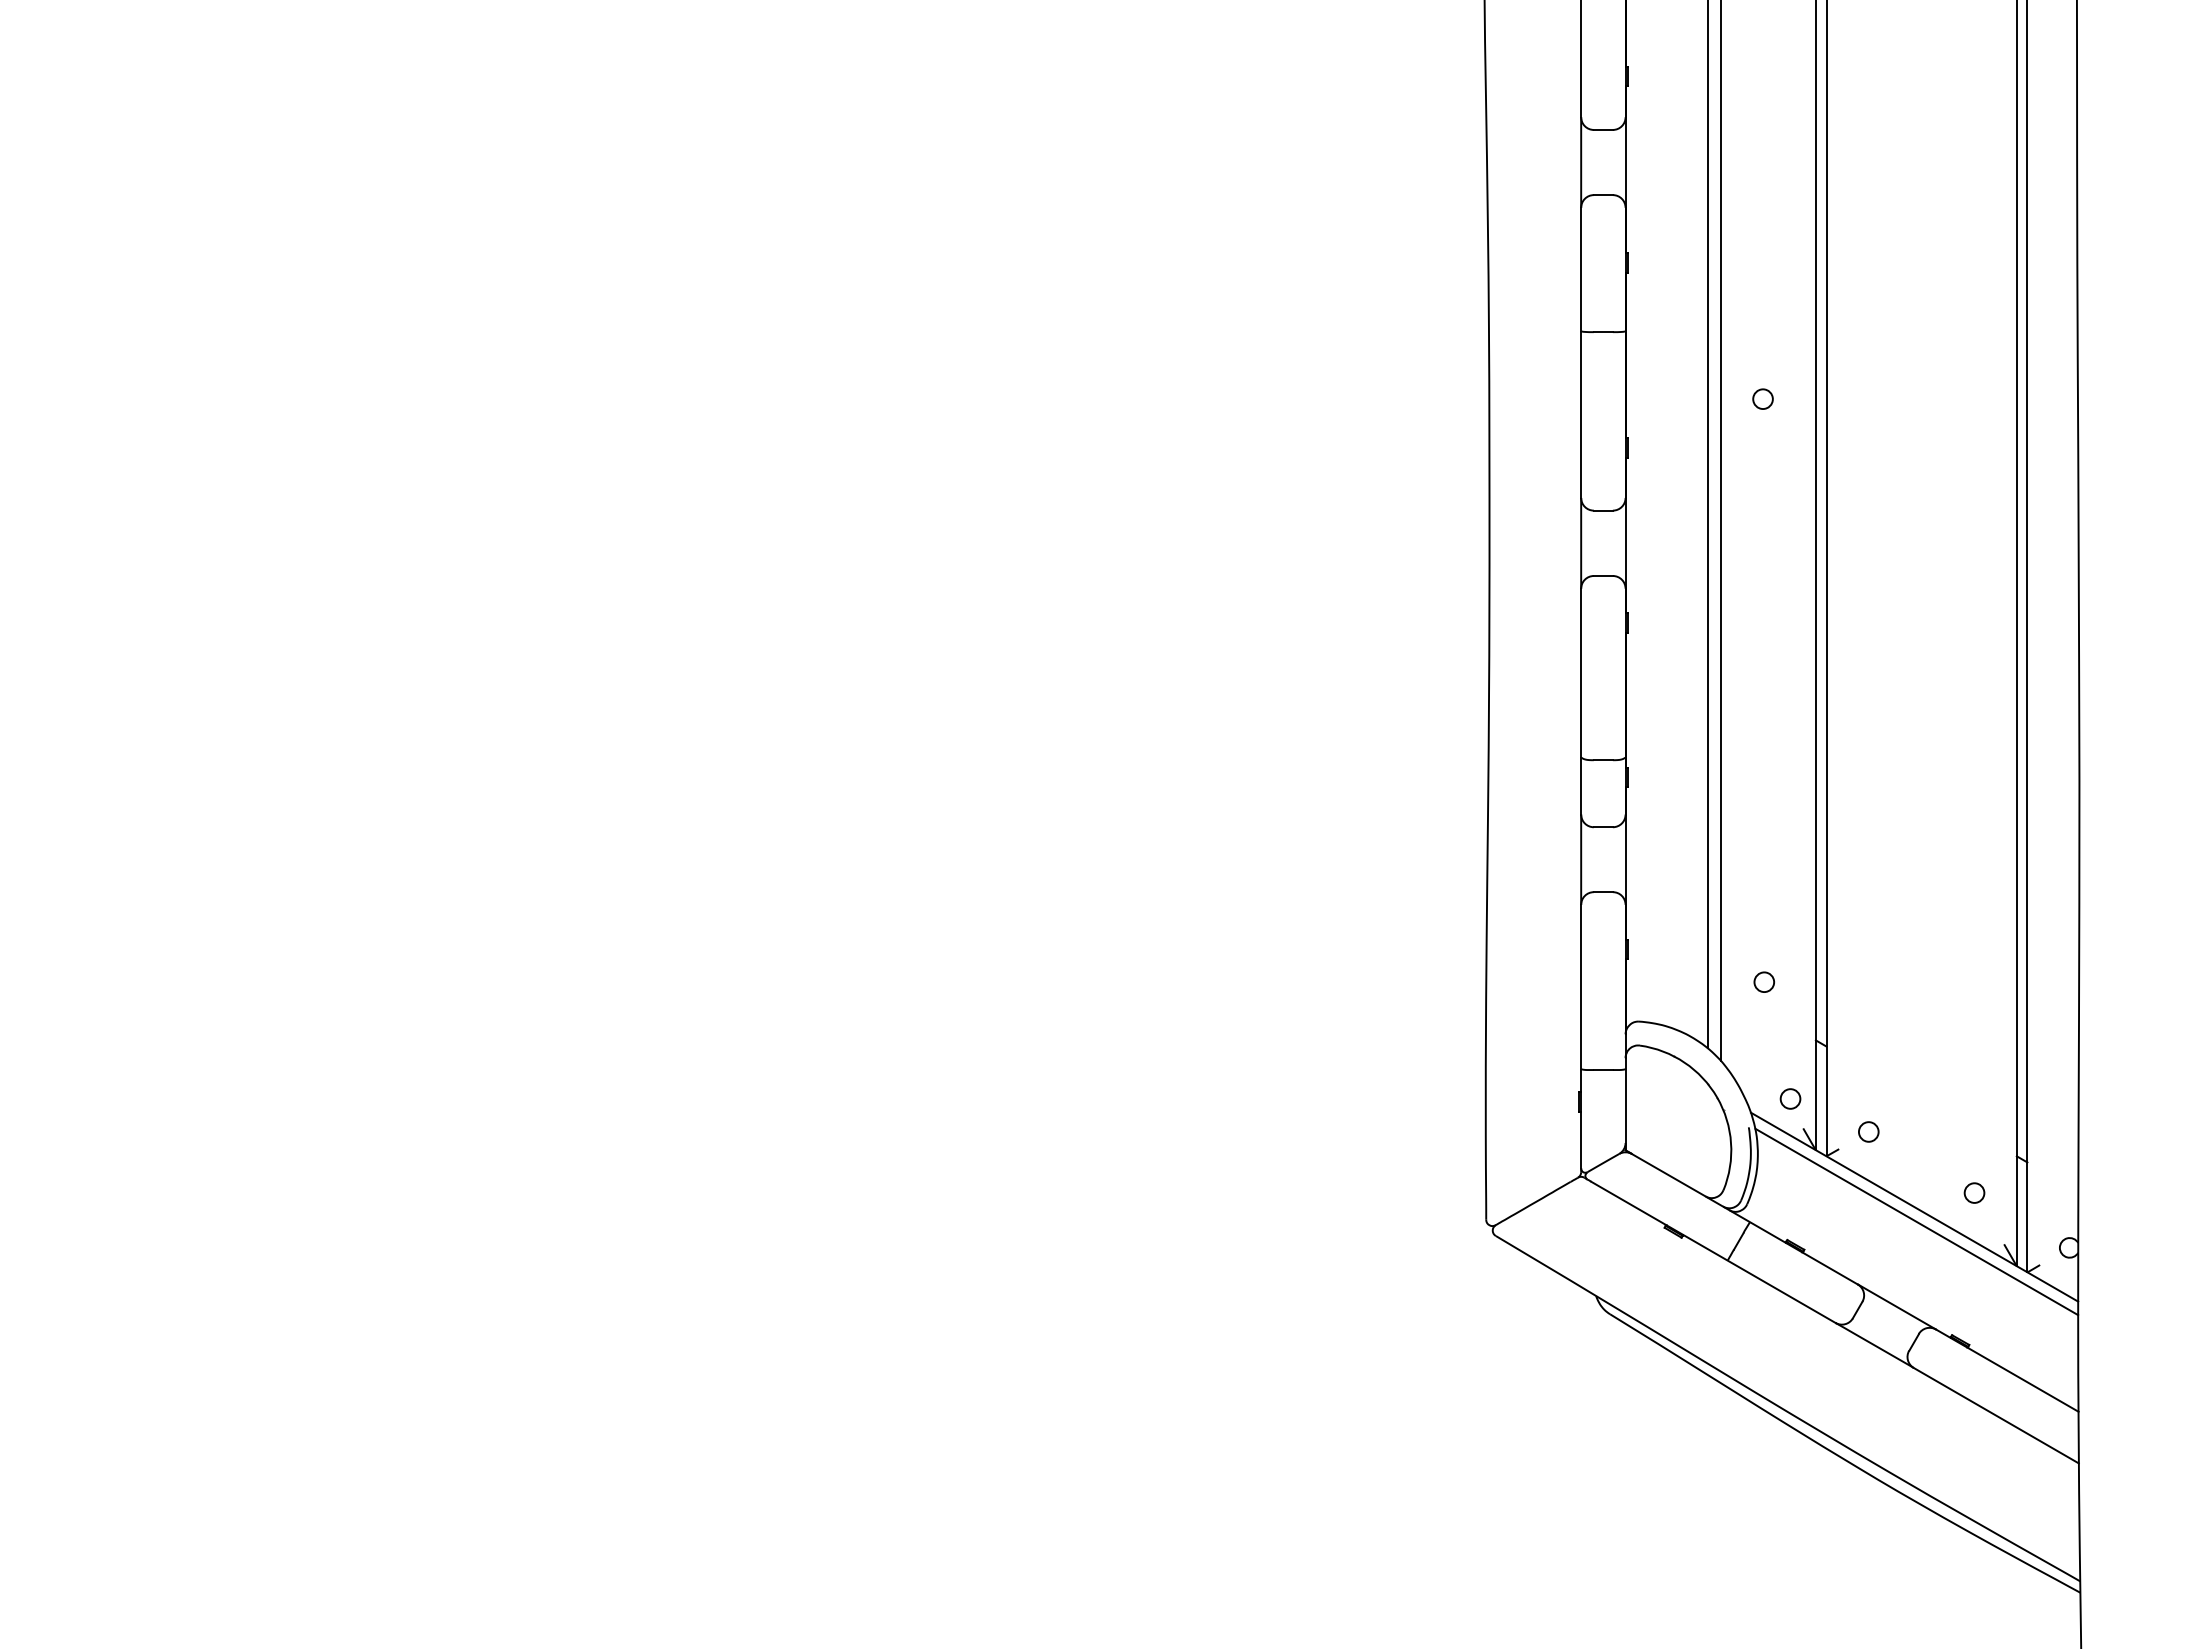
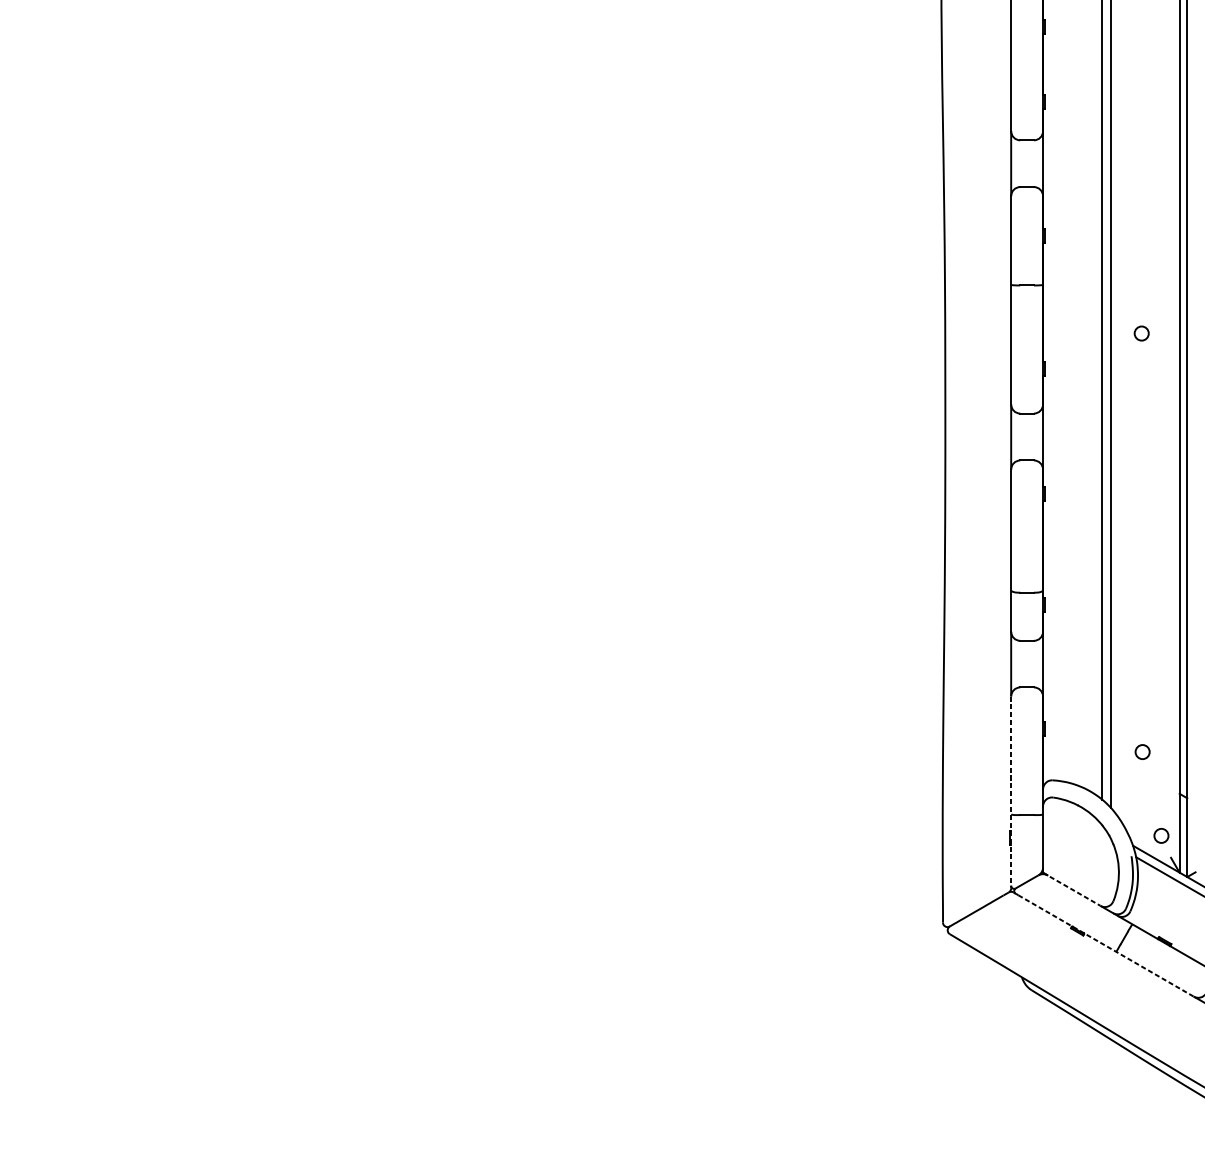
line: (1581, 1036) -> (1011, 791), solid -> dashed
line: (1665, 1173) -> (1071, 889), solid -> dashed
line: (1713, 1252) -> (1106, 946), solid -> dashed

